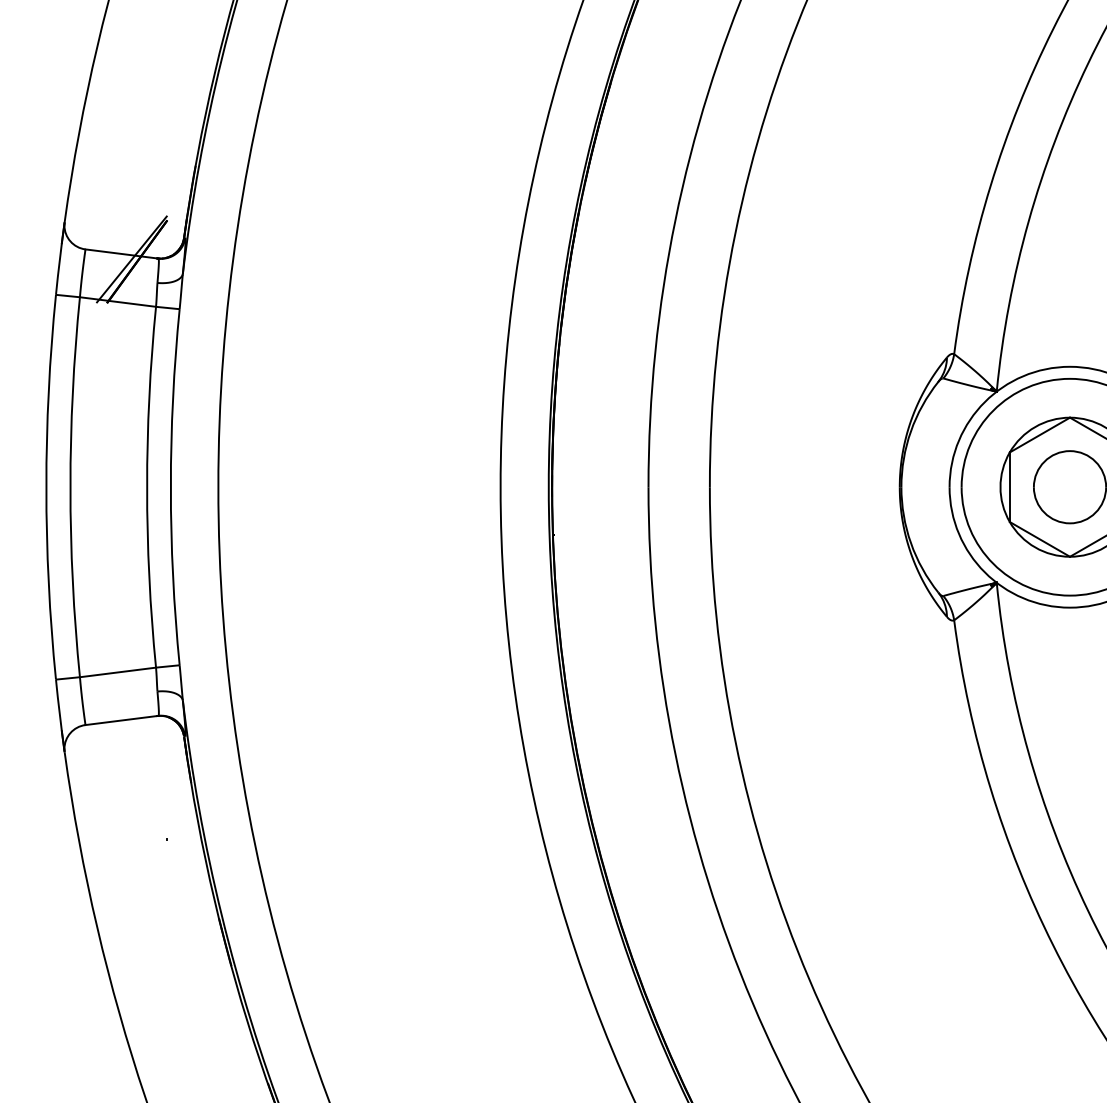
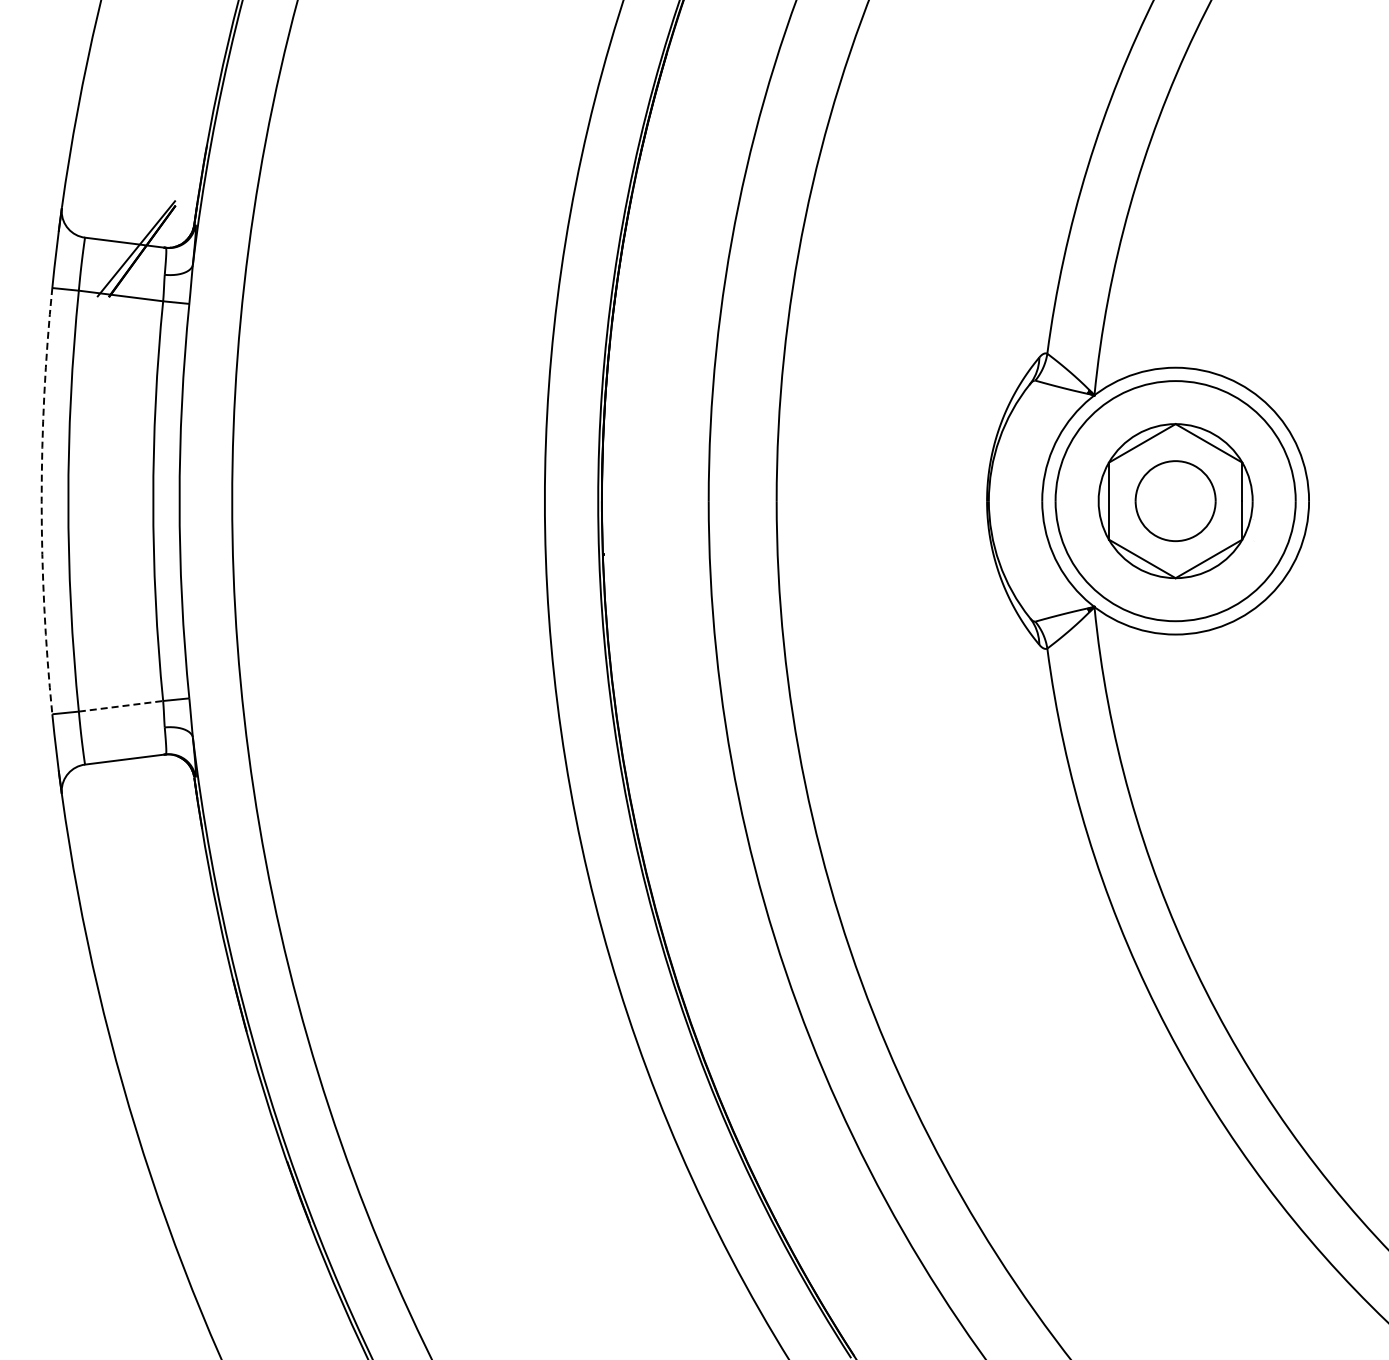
arc: (46, 487) -> (41, 501), solid -> dashed
line: (118, 672) -> (121, 706), solid -> dashed

